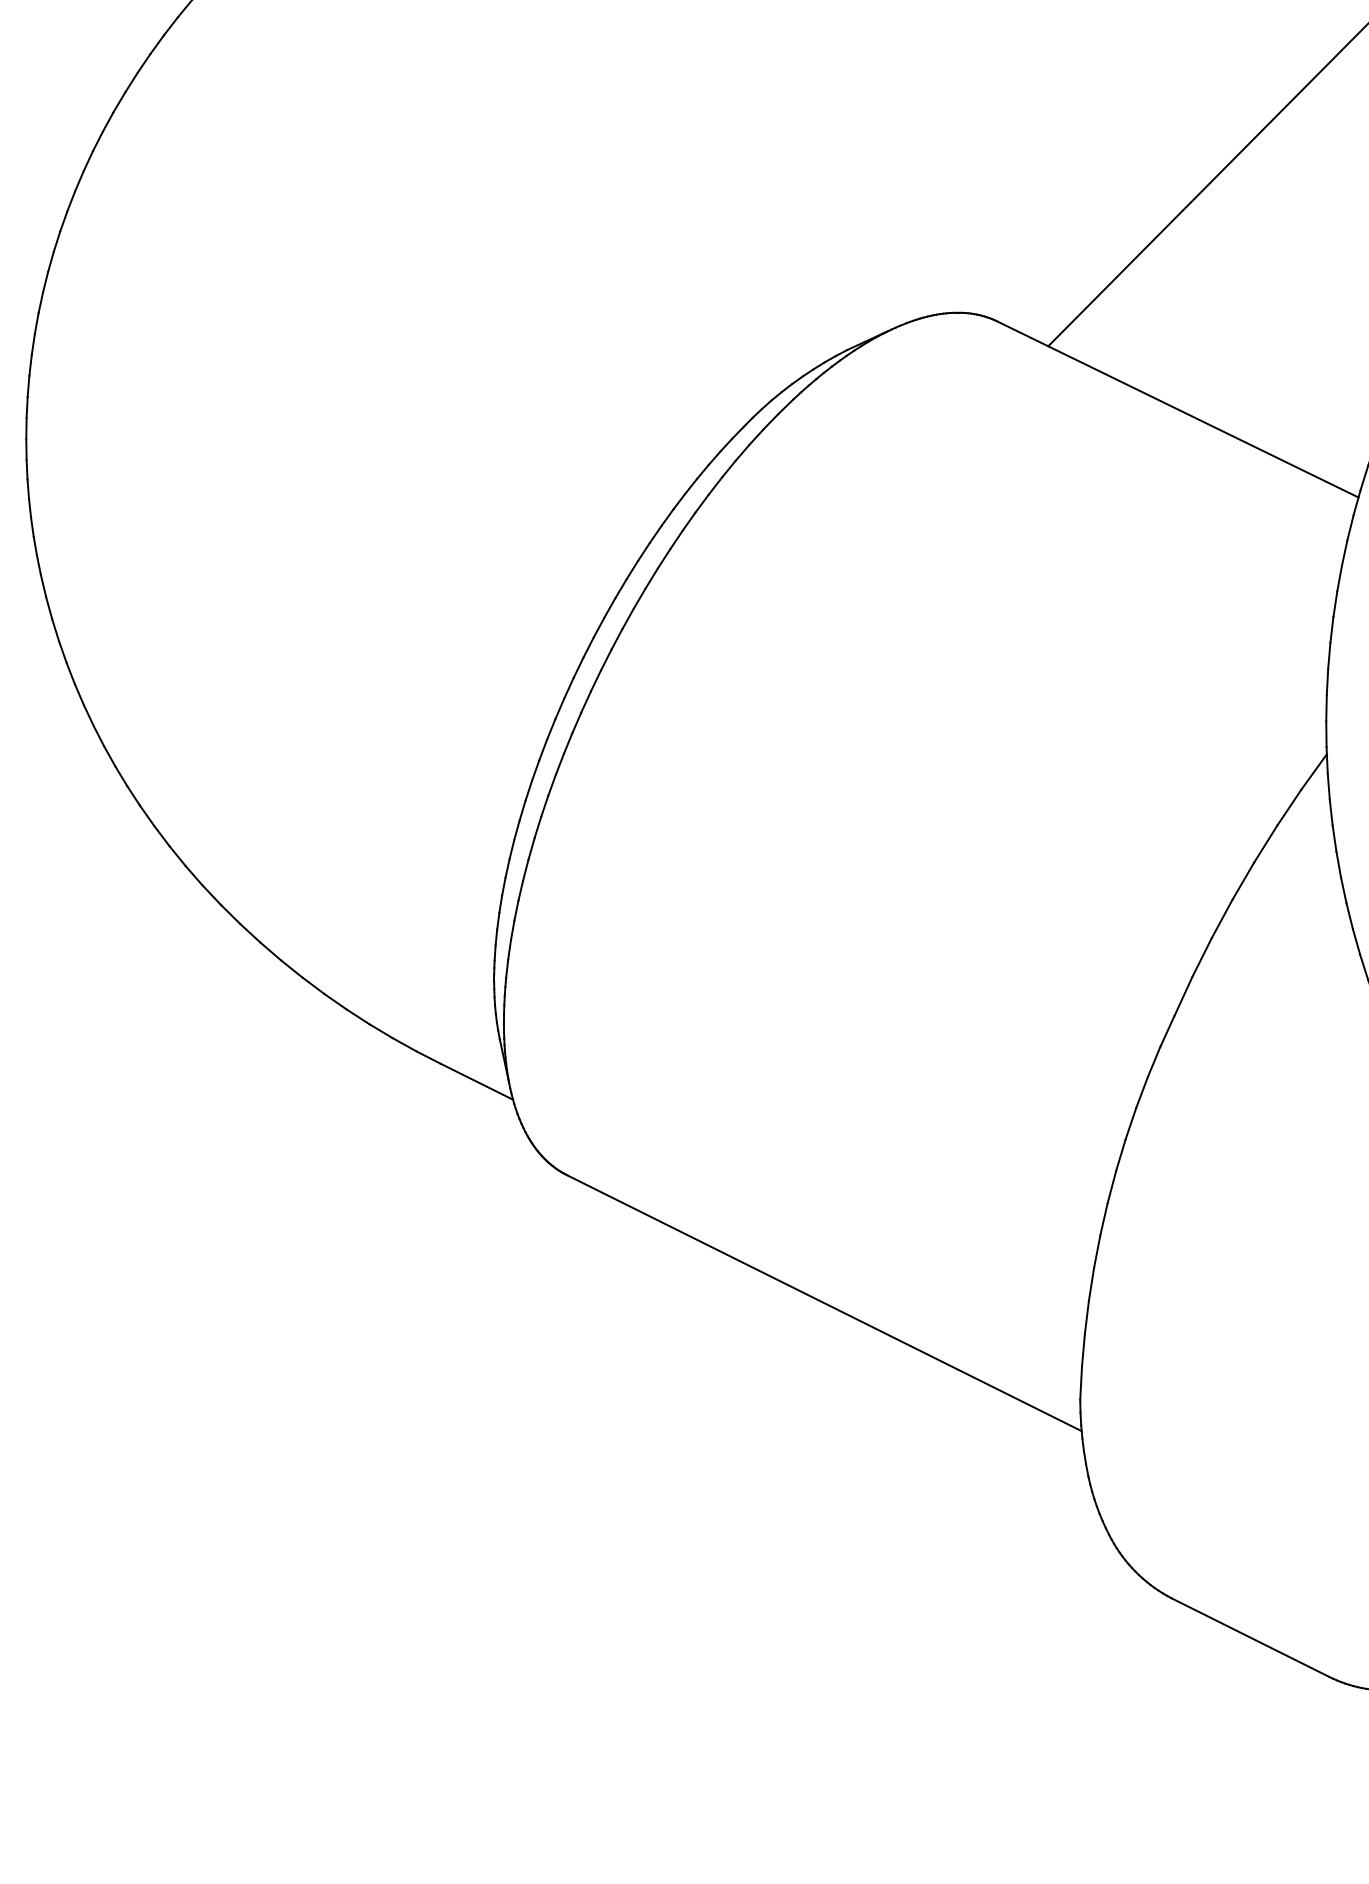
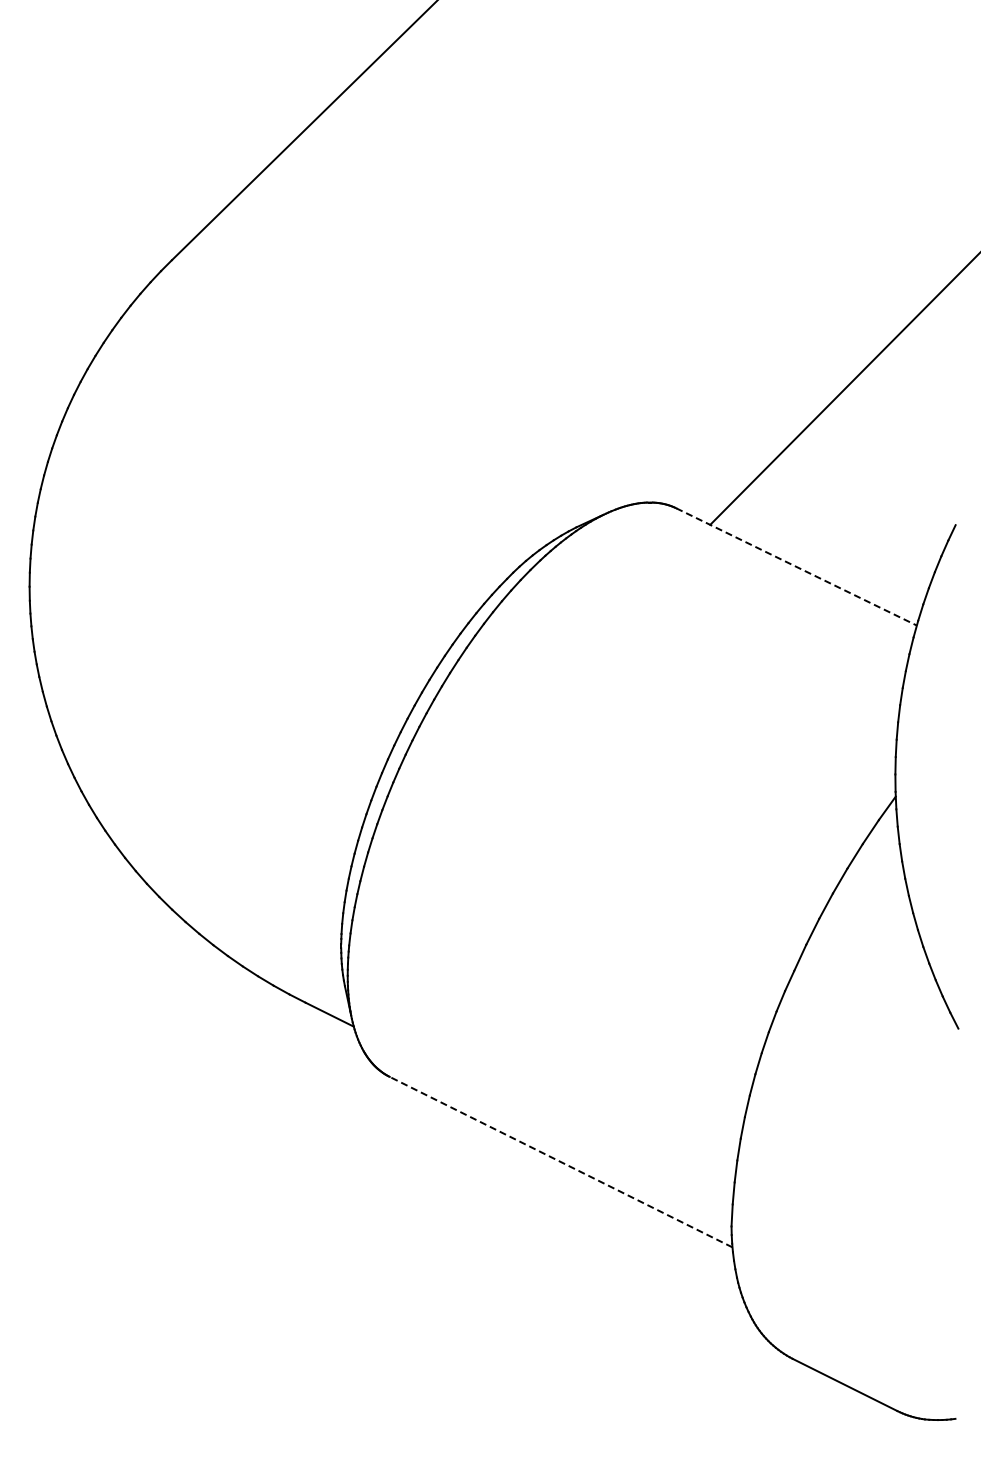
line: (1177, 408) -> (796, 566), solid -> dashed
line: (823, 1302) -> (560, 1161), solid -> dashed

